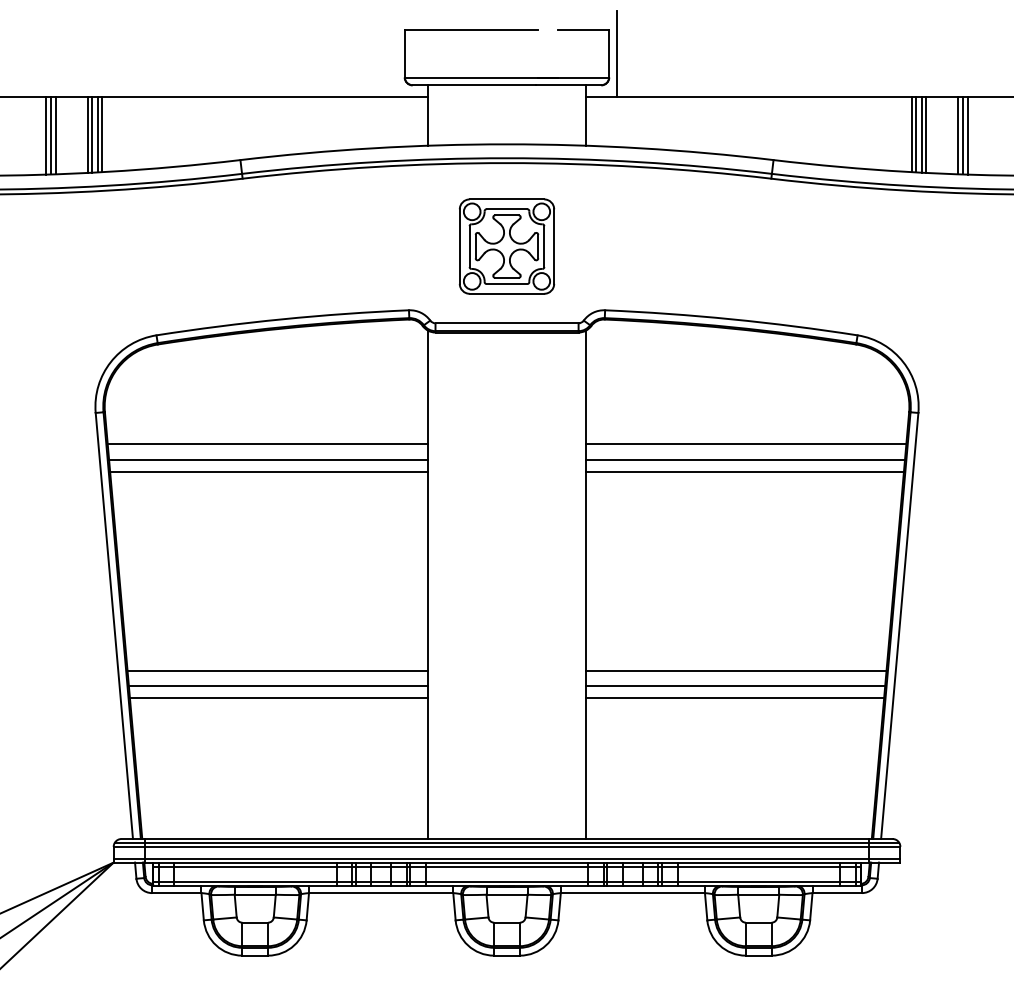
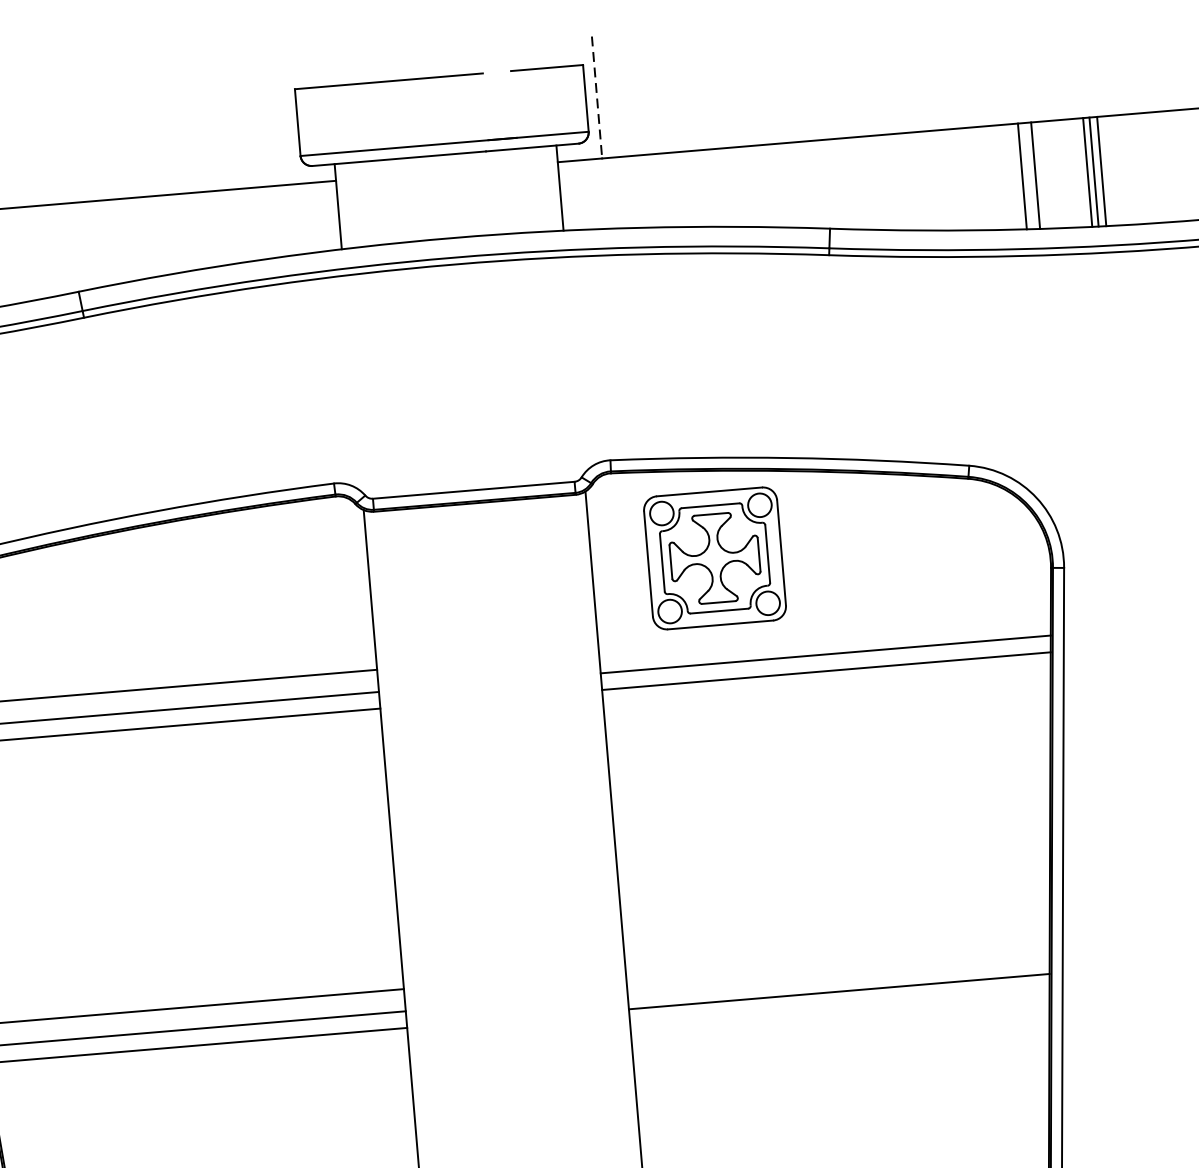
line: (617, 54) -> (597, 98), solid -> dashed
line: (916, 134) -> (1028, 175), removed
line: (926, 134) -> (1042, 174), removed
part: (506, 246) -> (714, 558), moved
line: (745, 444) -> (824, 632), removed
line: (735, 670) -> (836, 952), removed
line: (735, 686) -> (838, 975), removed

